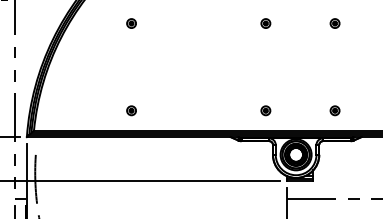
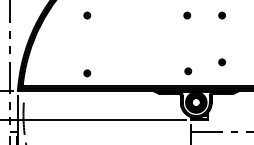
part: (266, 23) -> (187, 15), moved
part: (266, 111) -> (188, 71), moved
part: (334, 111) -> (221, 62), moved

